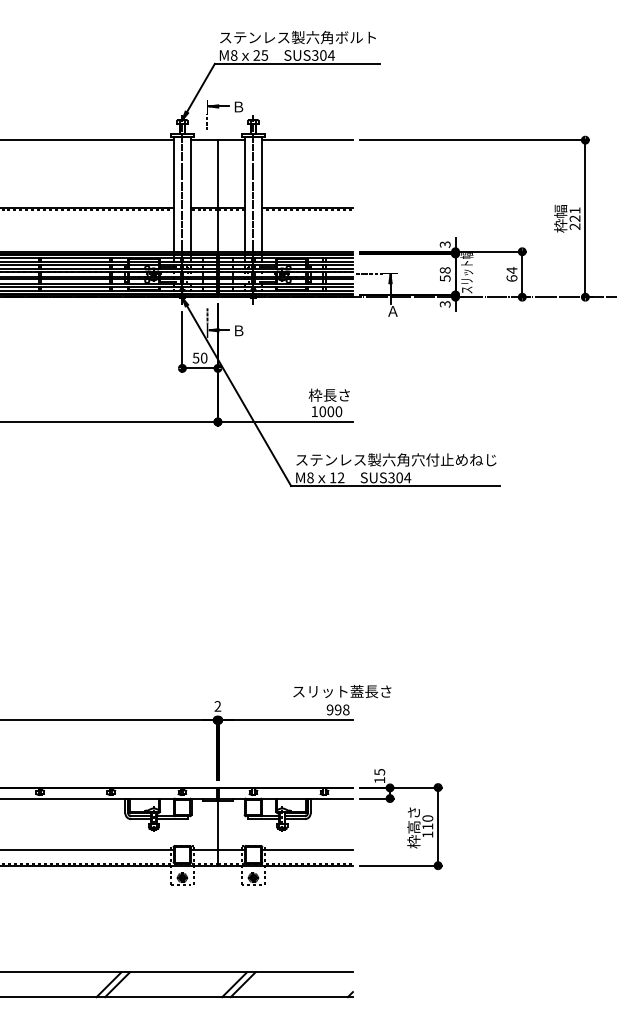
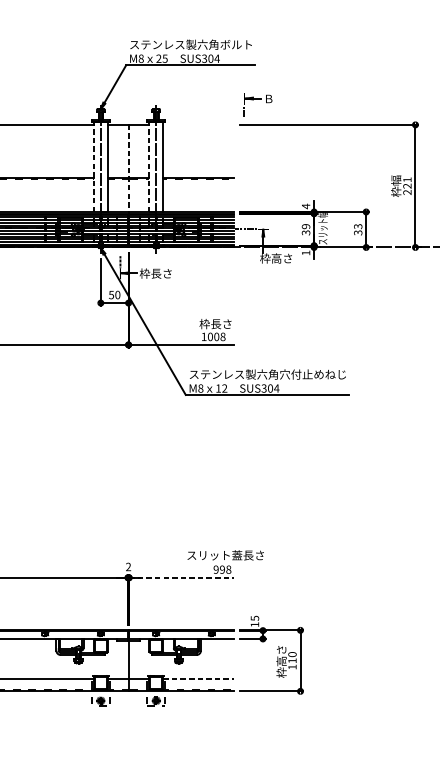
part: (219, 108) -> (253, 100), moved
line: (307, 140) -> (198, 125), removed
line: (173, 194) -> (93, 167), solid -> dashed
line: (244, 194) -> (149, 167), solid -> dashed
line: (217, 197) -> (128, 169), solid -> dashed
text: (444, 244) -> (305, 206), 3 -> 4
text: (444, 274) -> (305, 229), 58 -> 39
text: (511, 274) -> (357, 229), 64 -> 33
text: (444, 304) -> (305, 253), 3 -> 1
text: (406, 310) -> (275, 257), Ａ -> 枠高さ
text: (252, 330) -> (155, 273), Ｂ -> 枠長さ
text: (338, 411) -> (222, 336), 1000 -> 1008
line: (286, 720) -> (182, 577), solid -> dashed
line: (308, 850) -> (199, 679), solid -> dashed

